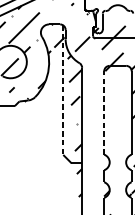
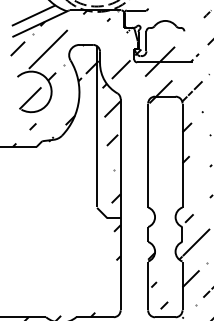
line: (62, 89) -> (96, 126), dashed -> solid
line: (104, 112) -> (148, 155), dashed -> solid

